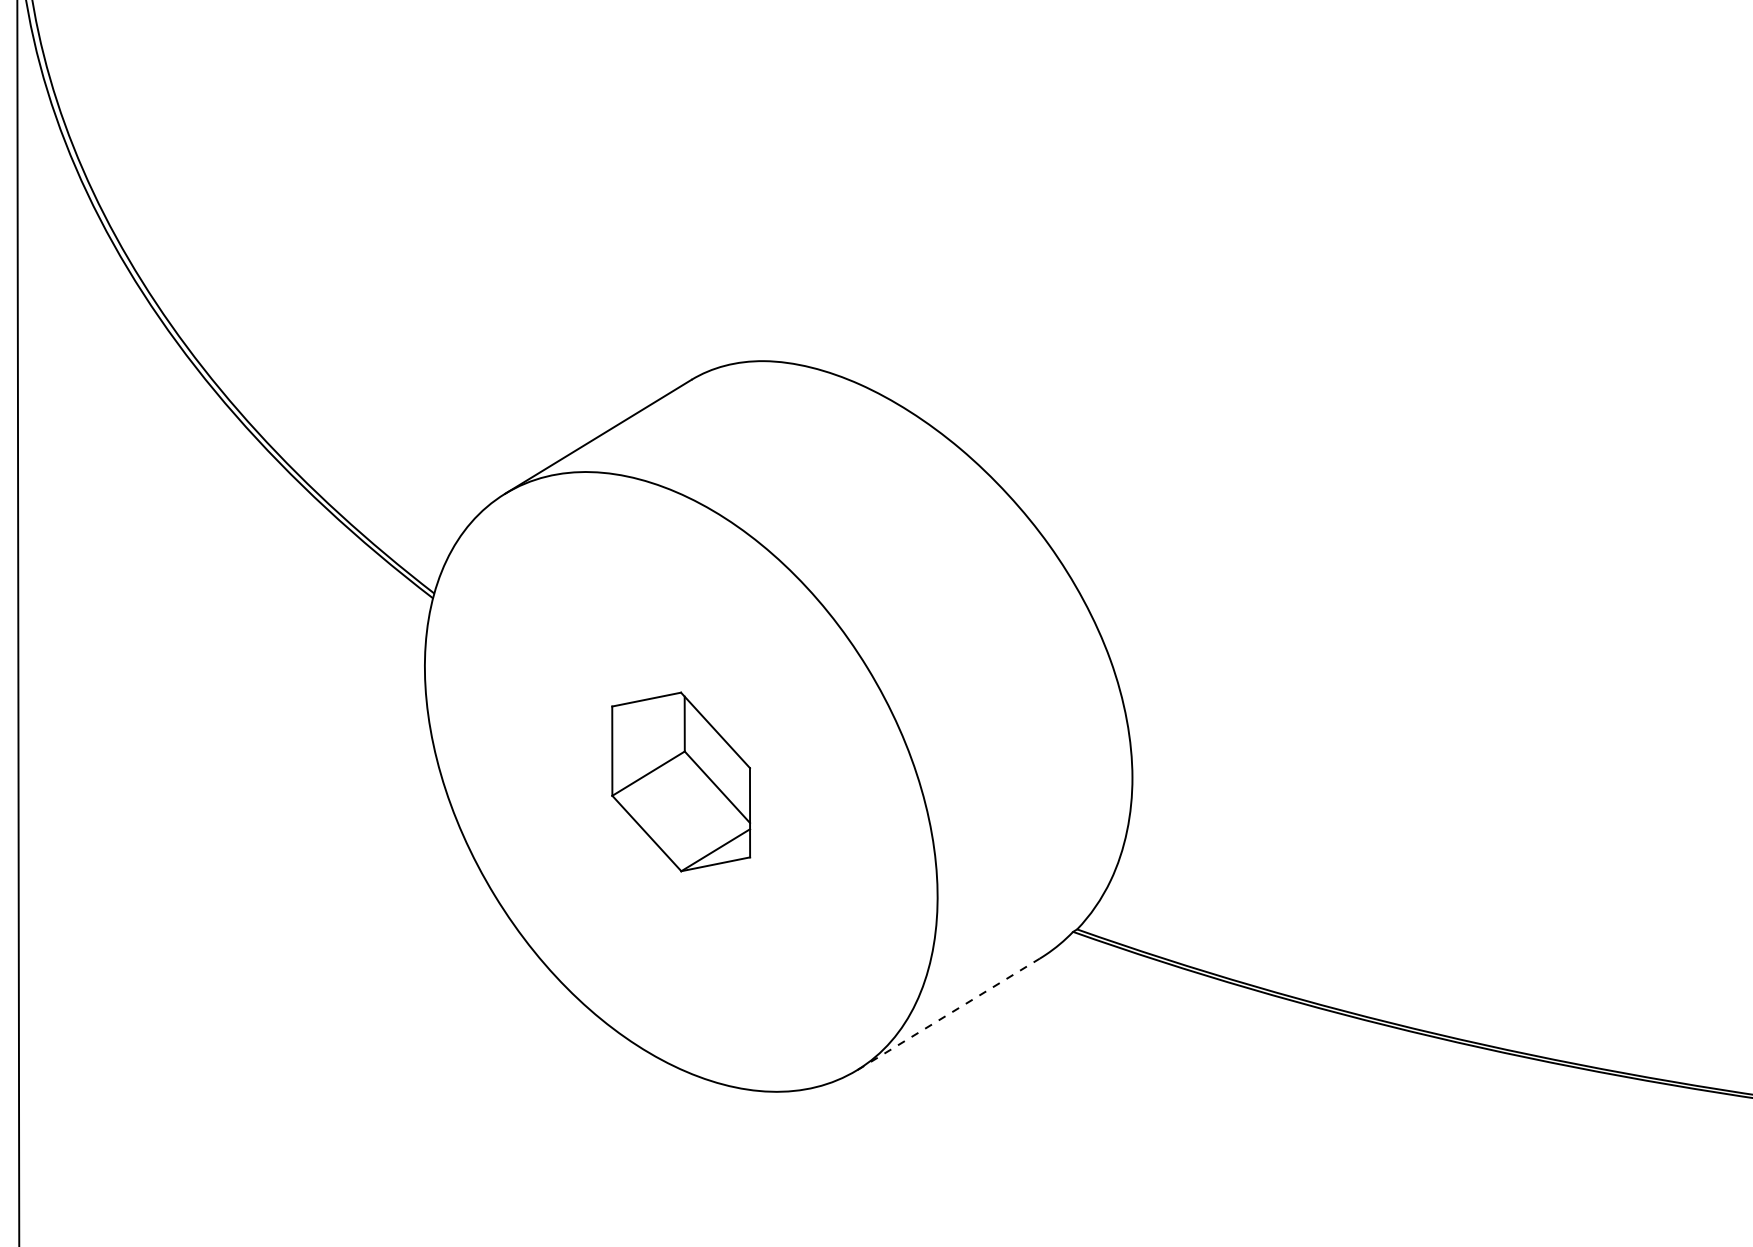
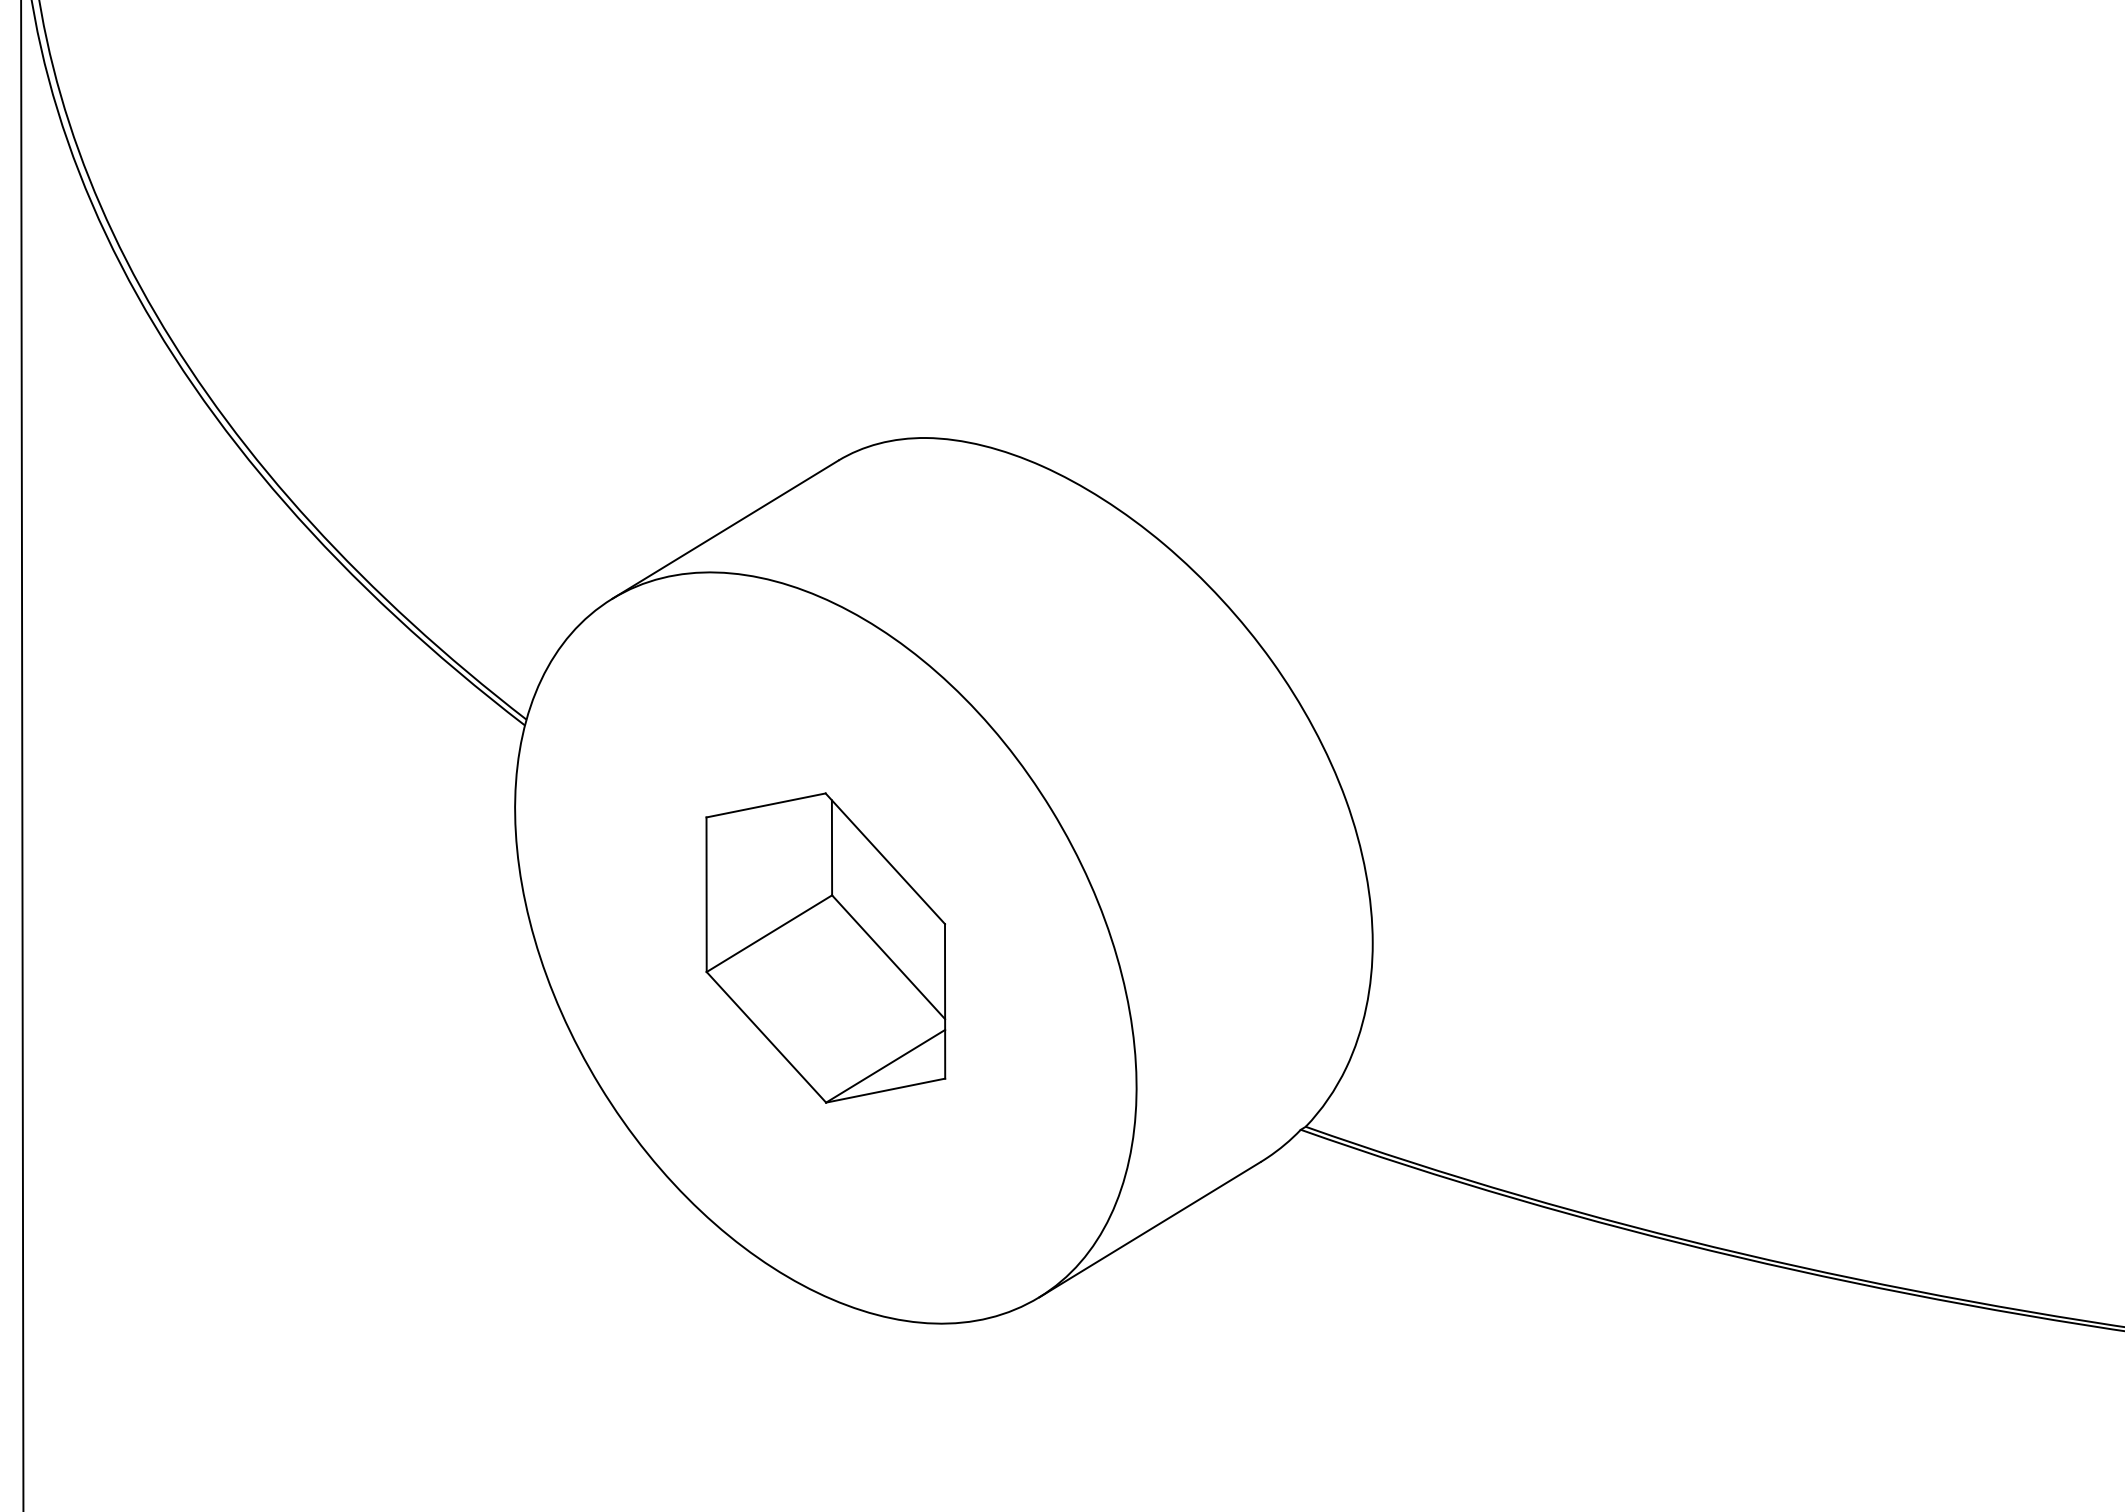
part: (680, 781) -> (824, 947), size x1.43
line: (948, 1014) -> (1149, 1229), dashed -> solid

